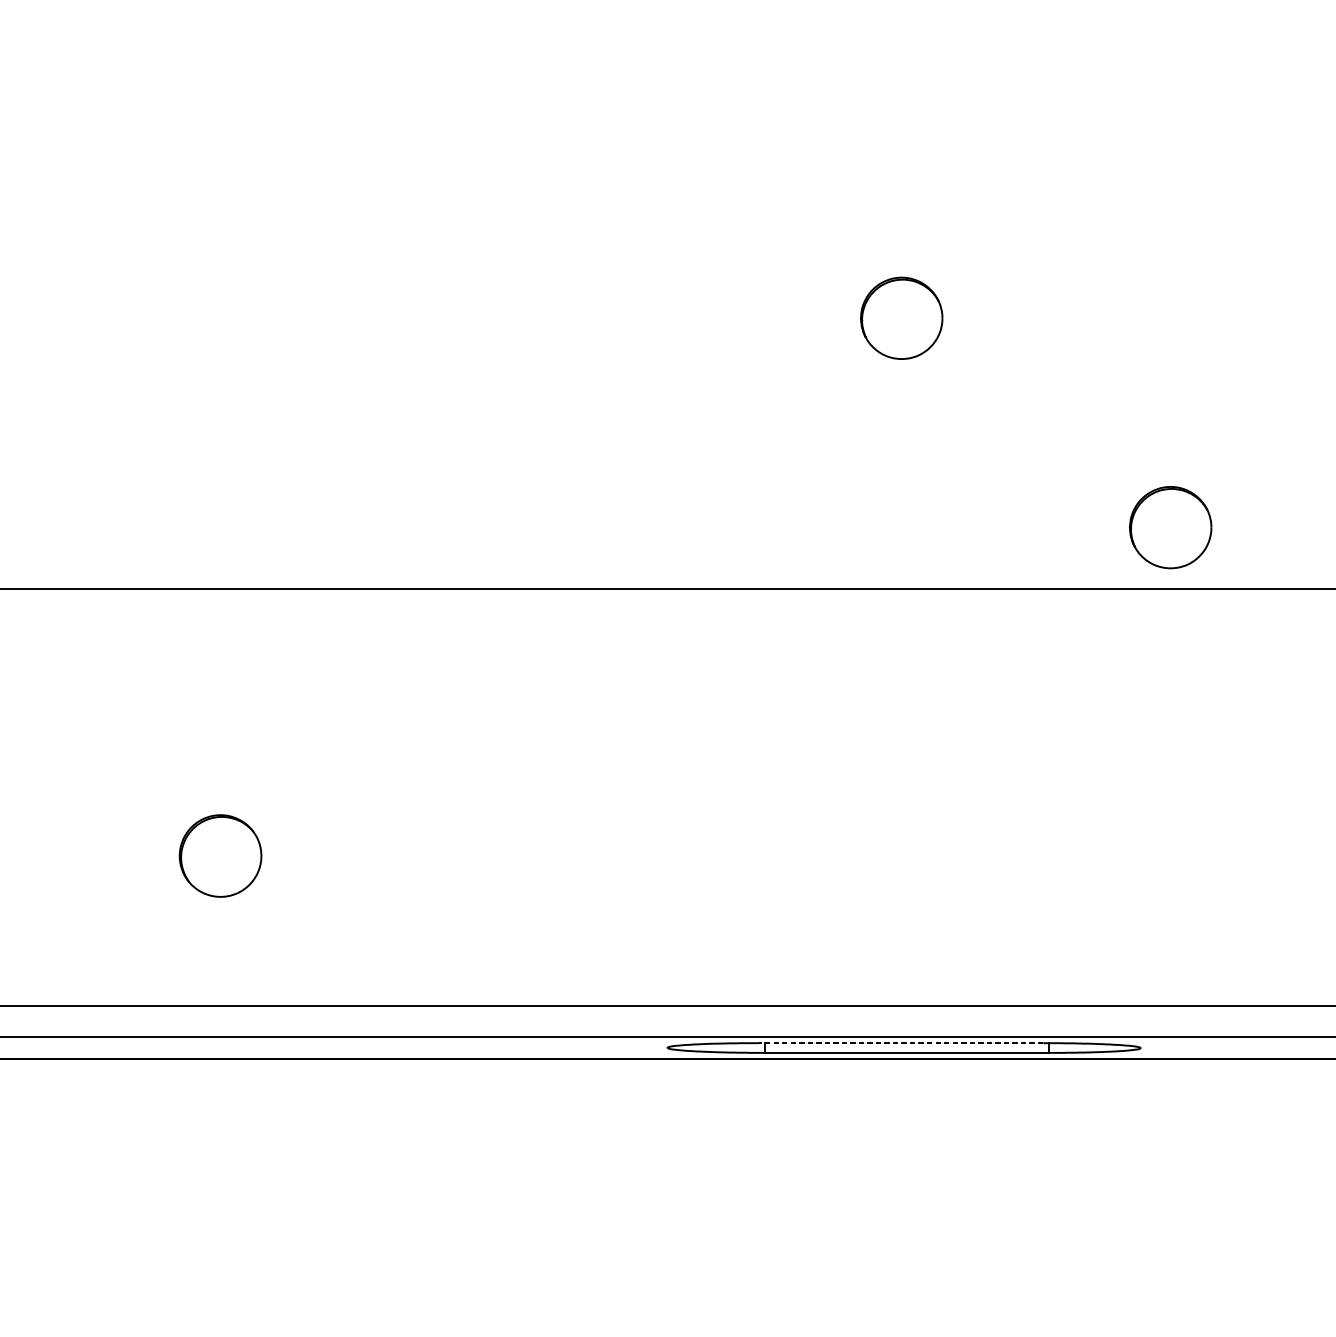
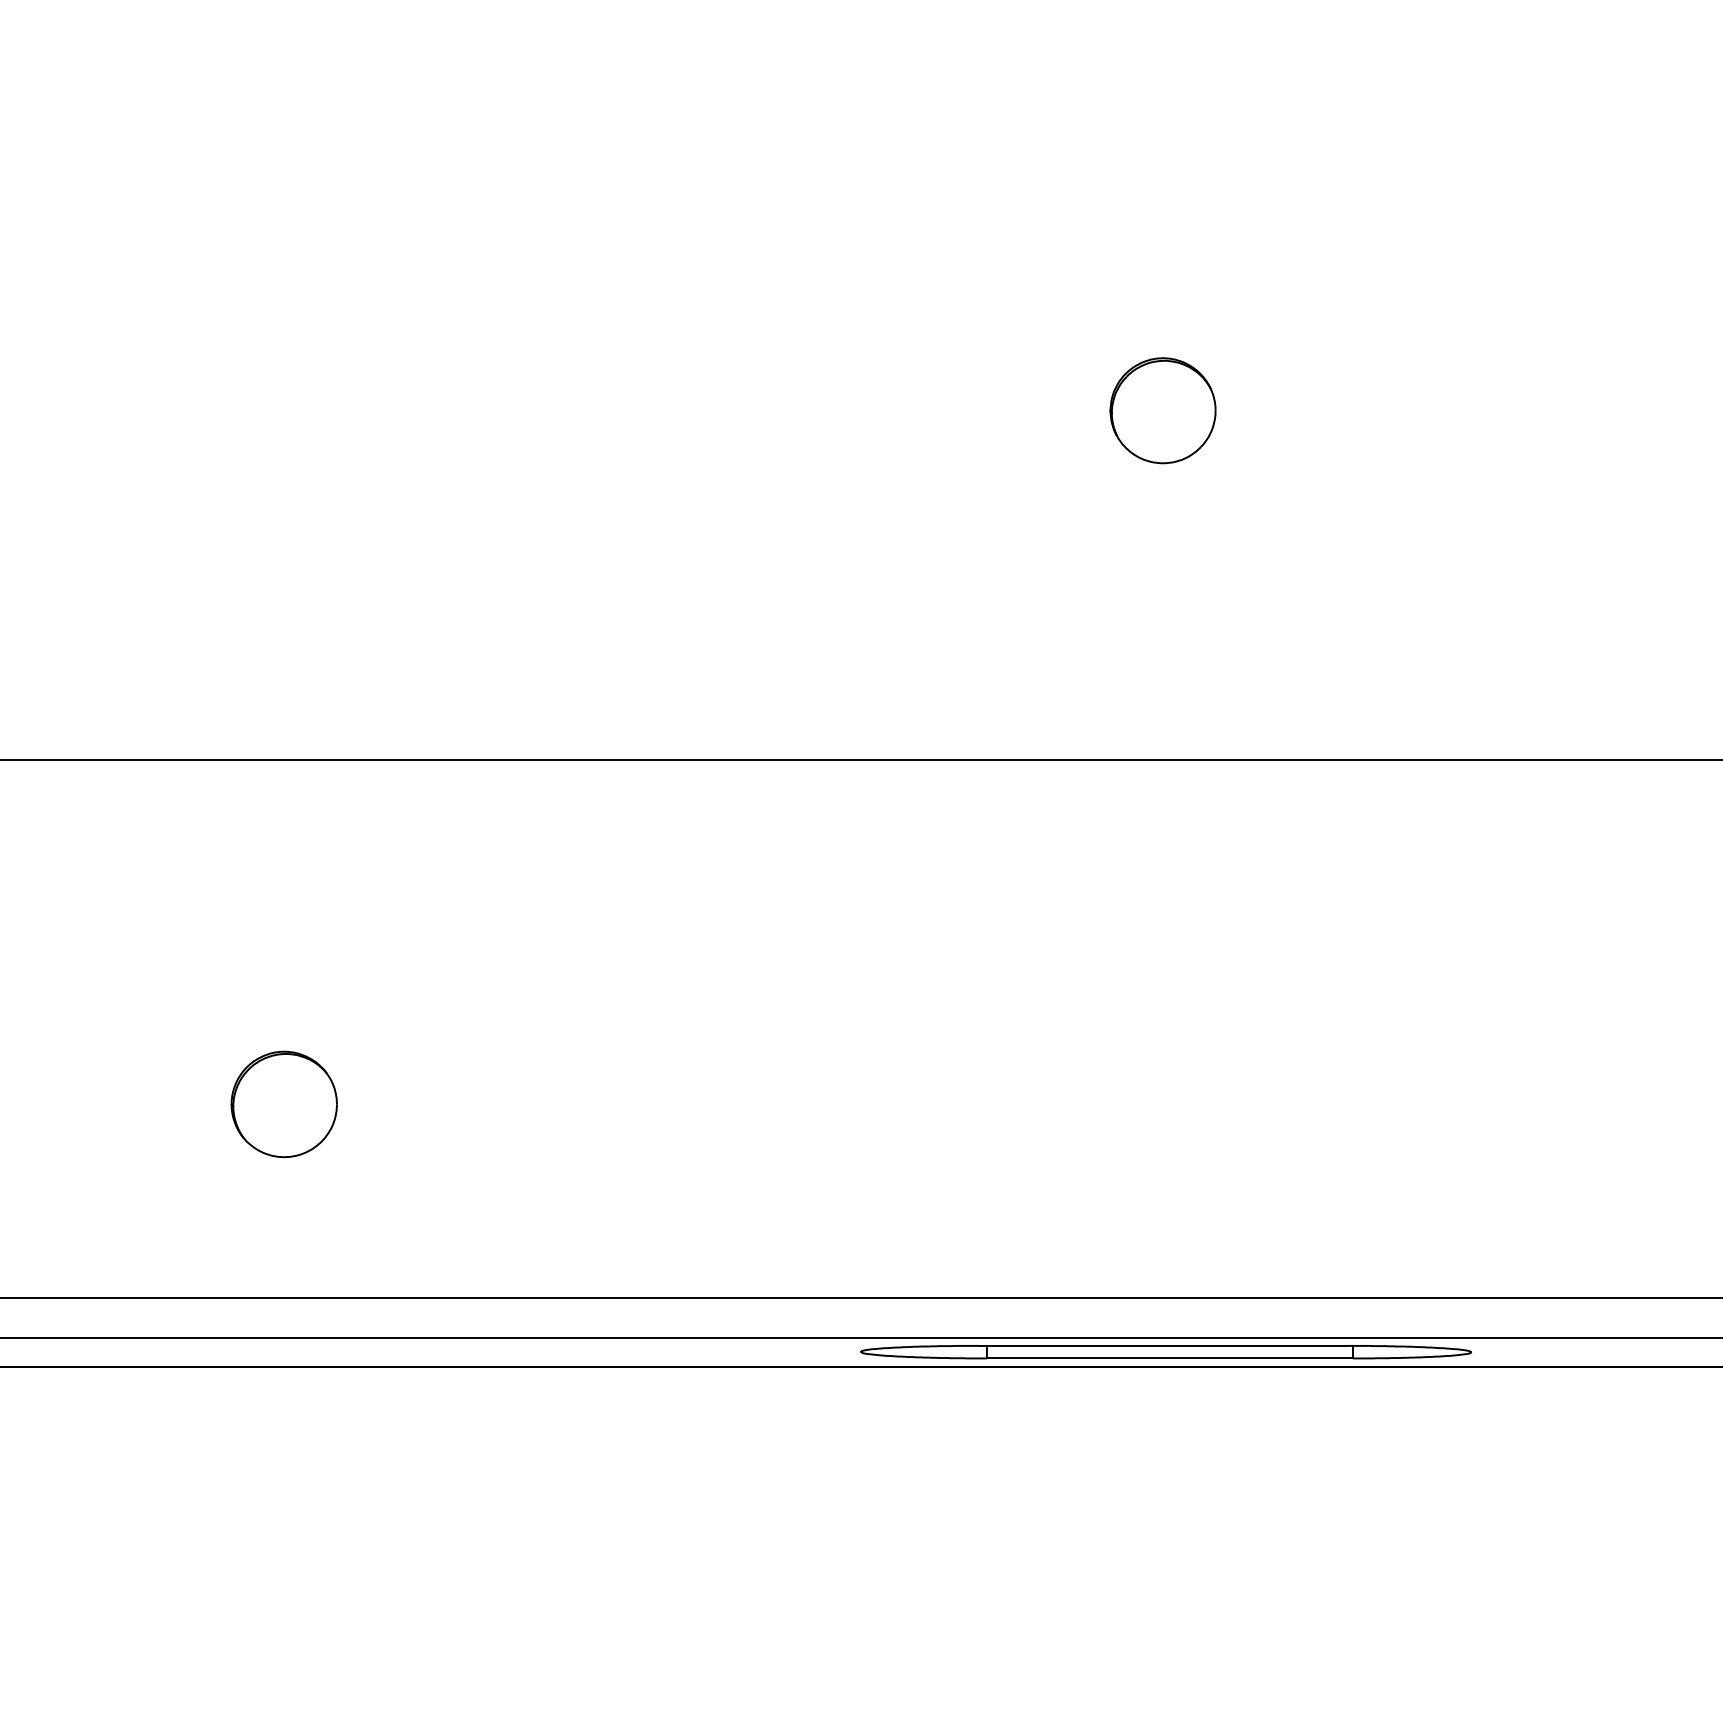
part: (1170, 527) -> (1509, 680), removed
line: (900, 1042) -> (1161, 1345), dashed -> solid

